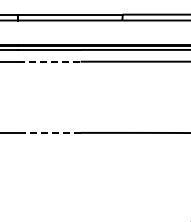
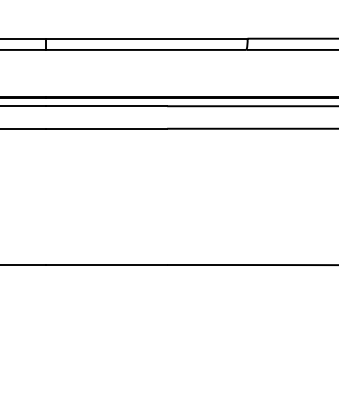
line: (49, 61) -> (107, 128), dashed -> solid
line: (49, 132) -> (107, 264), dashed -> solid

